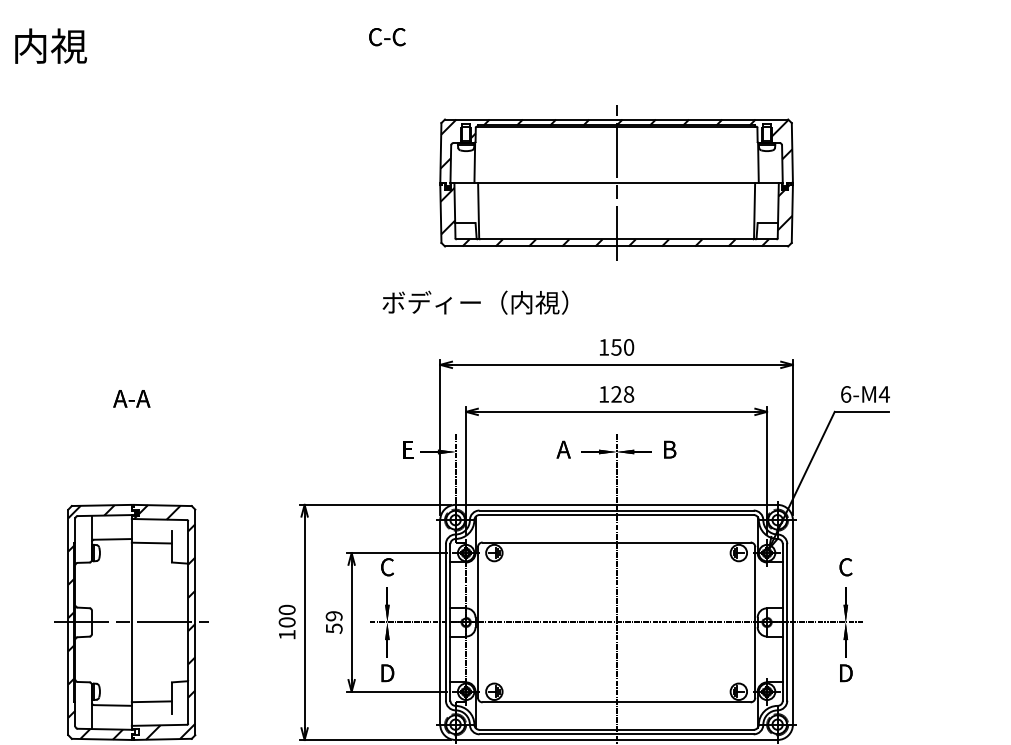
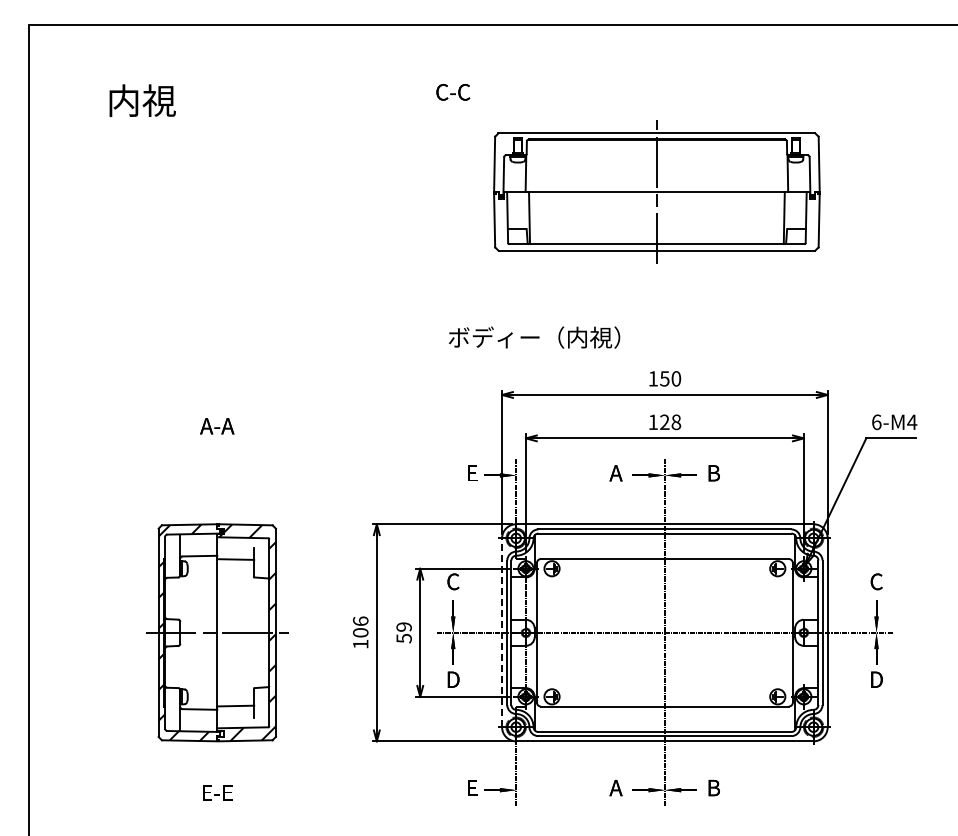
part: (616, 182) -> (656, 191), moved
text: (286, 609) -> (360, 620), 100 -> 106
line: (440, 622) -> (502, 632), solid -> dashed

